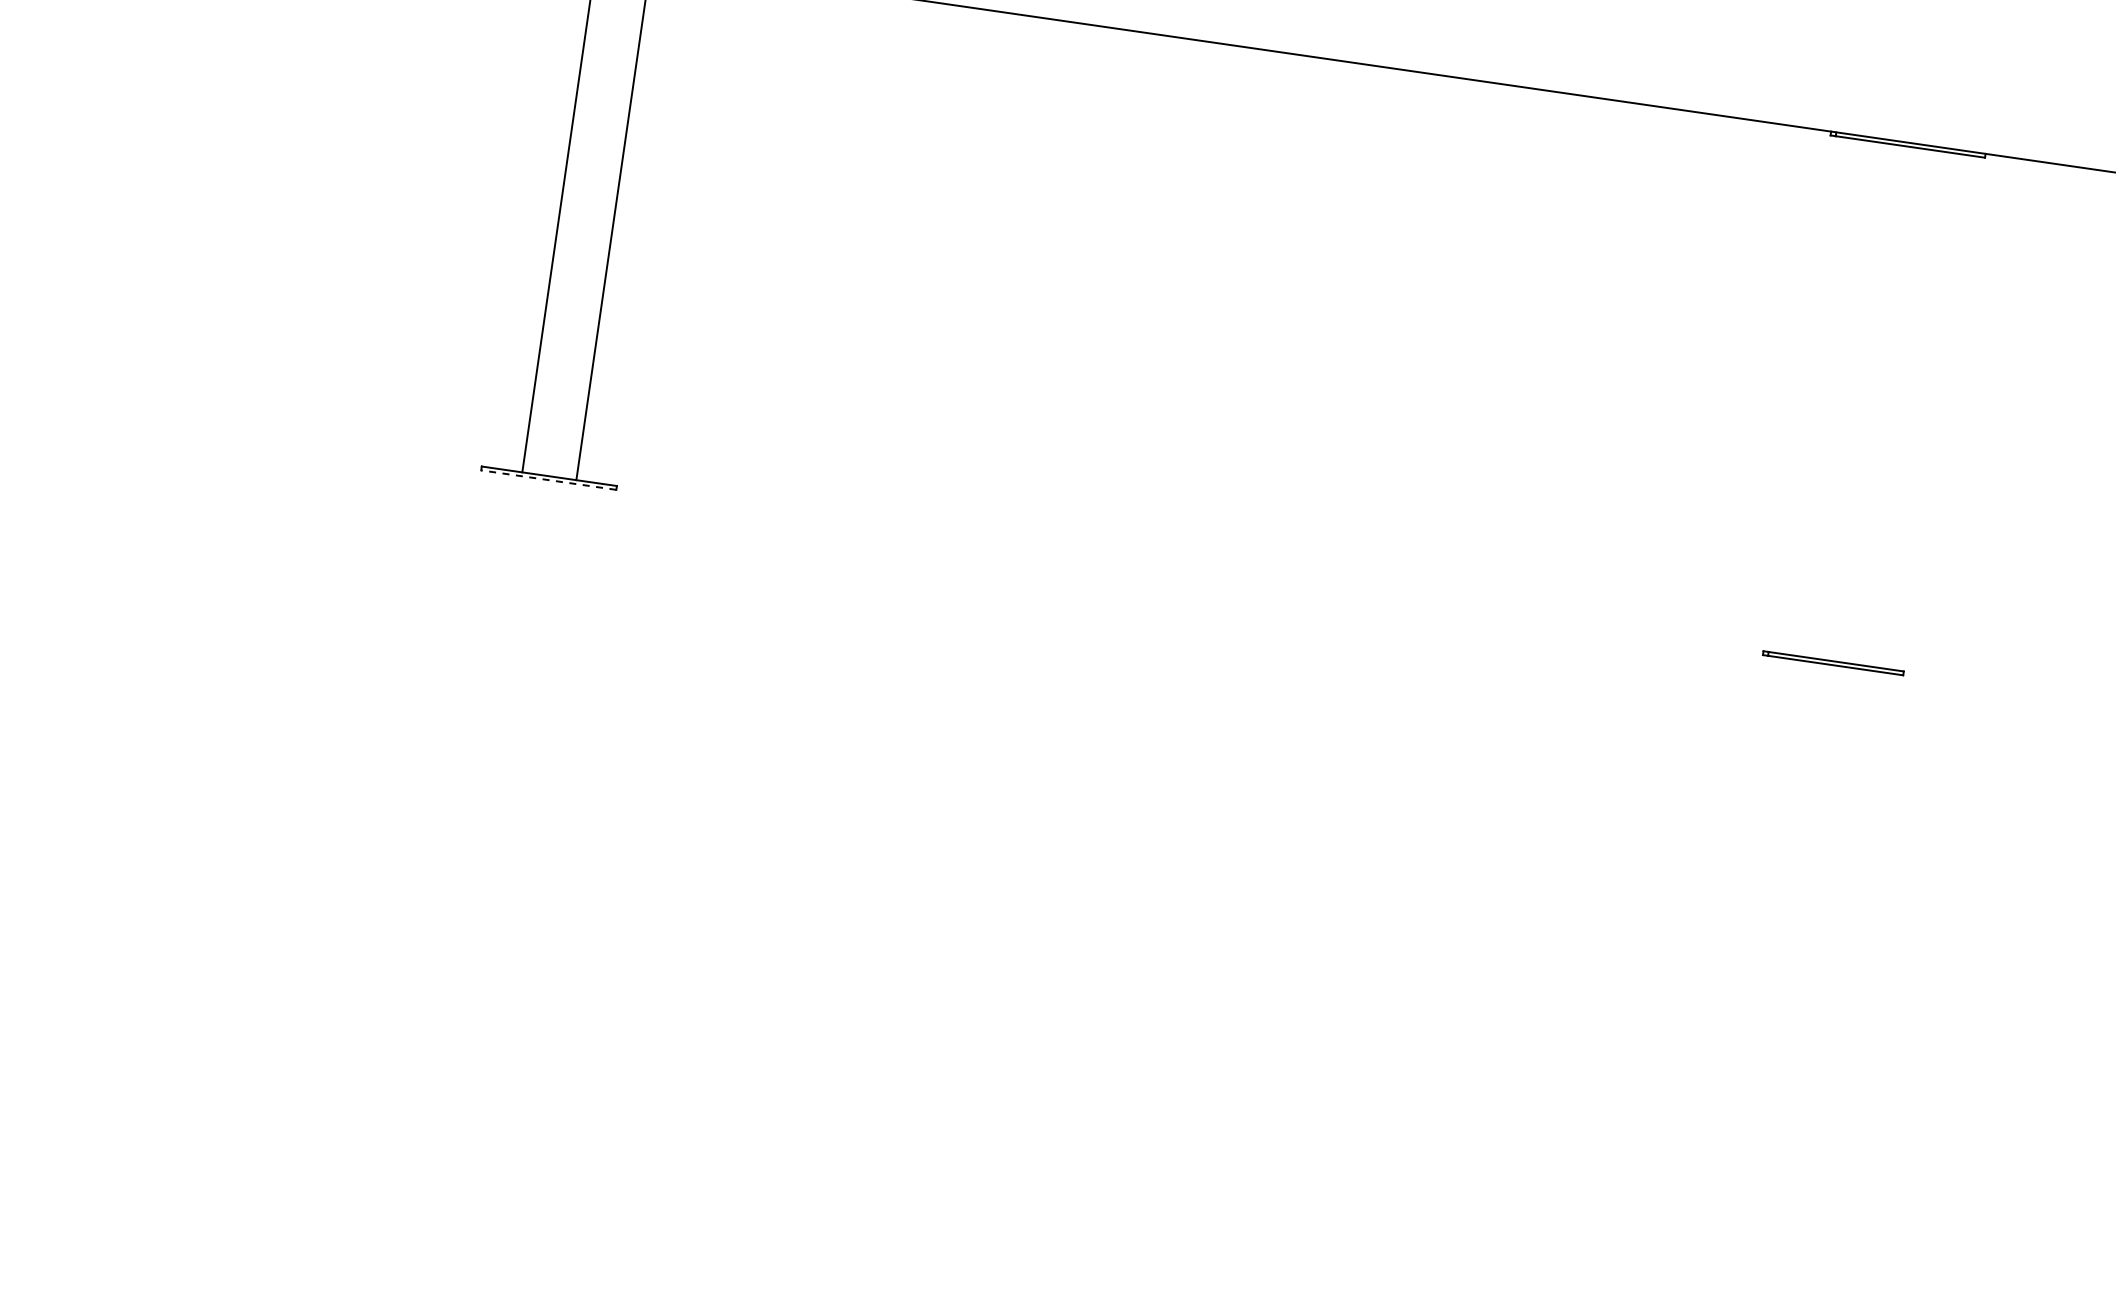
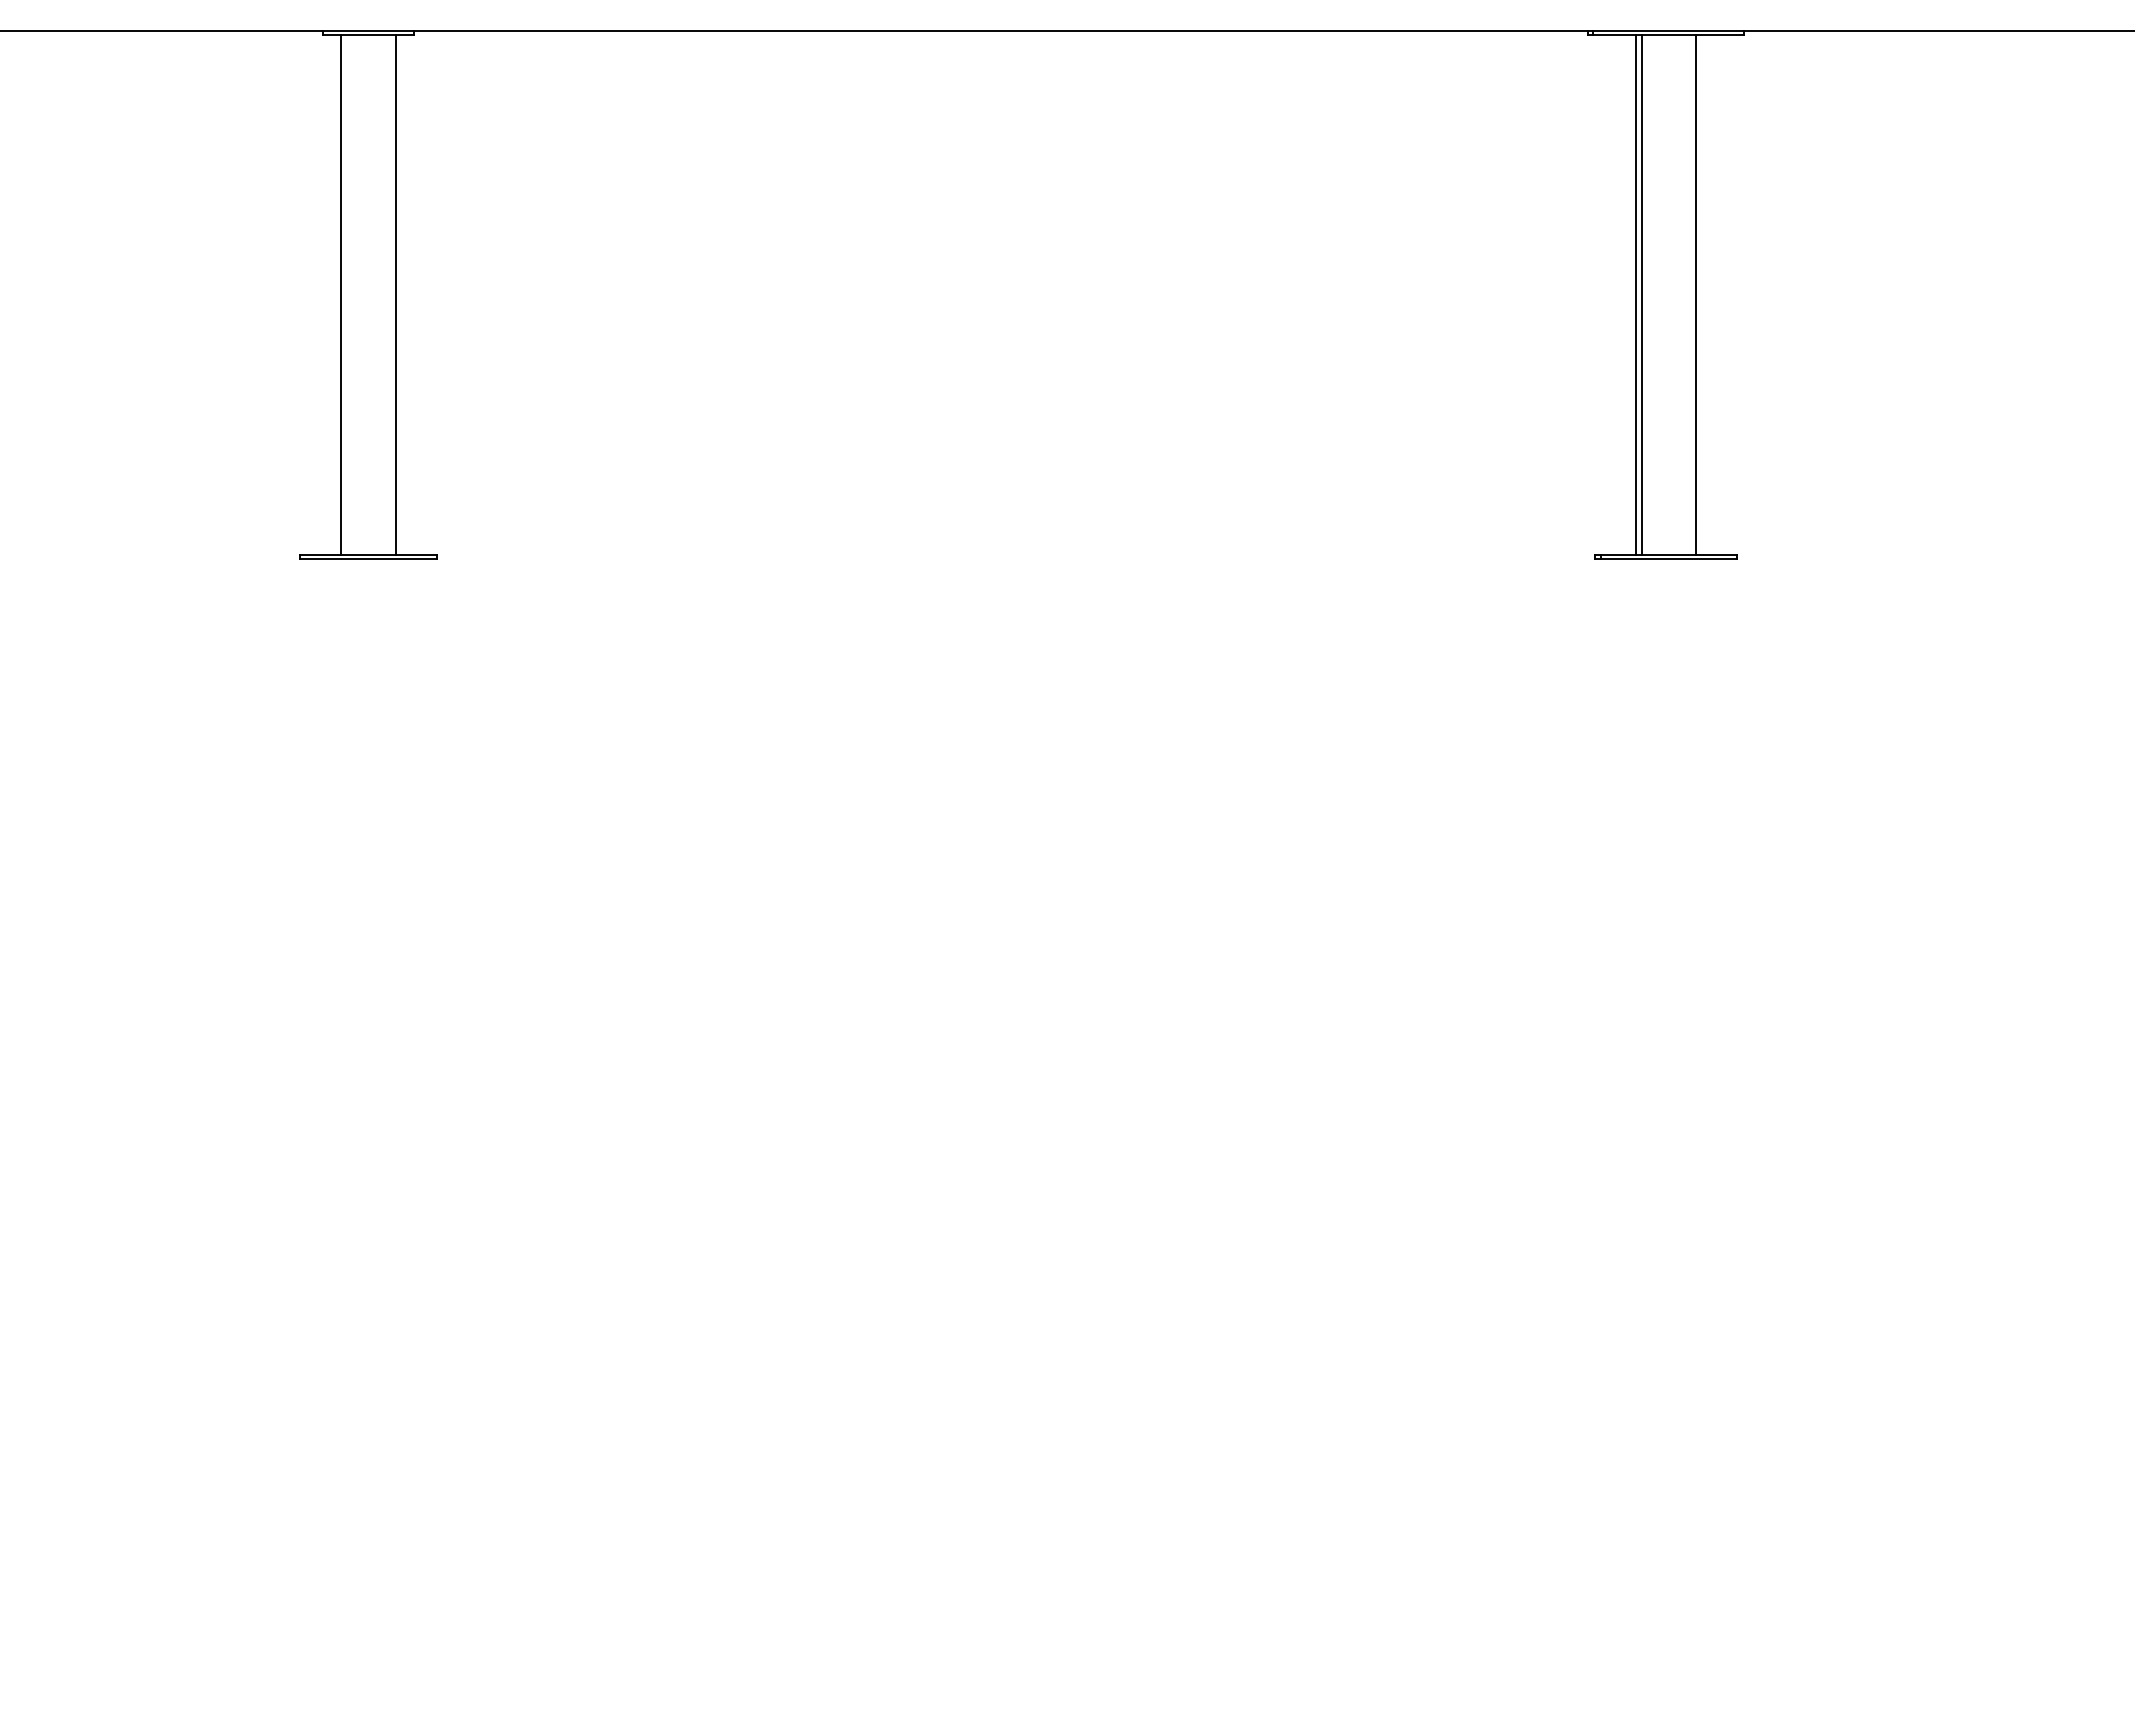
line: (1841, 400) -> (1636, 295), added
line: (1846, 400) -> (1641, 295), added
line: (1900, 408) -> (1696, 295), added
line: (548, 480) -> (368, 559), dashed -> solid

